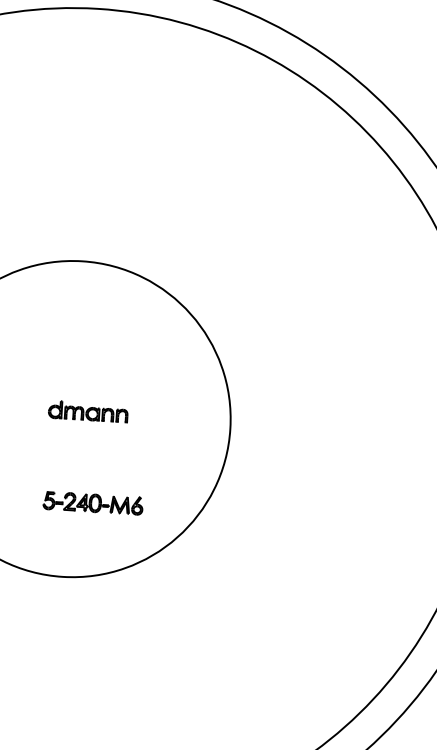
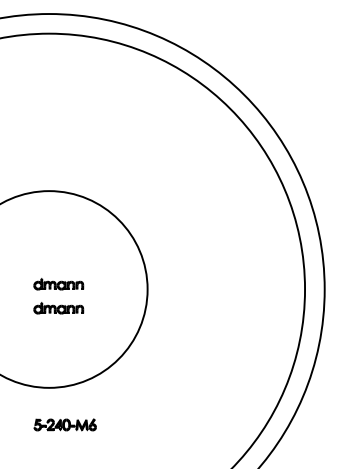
part: (85, 450) -> (58, 308), added
part: (92, 502) -> (64, 424), moved

